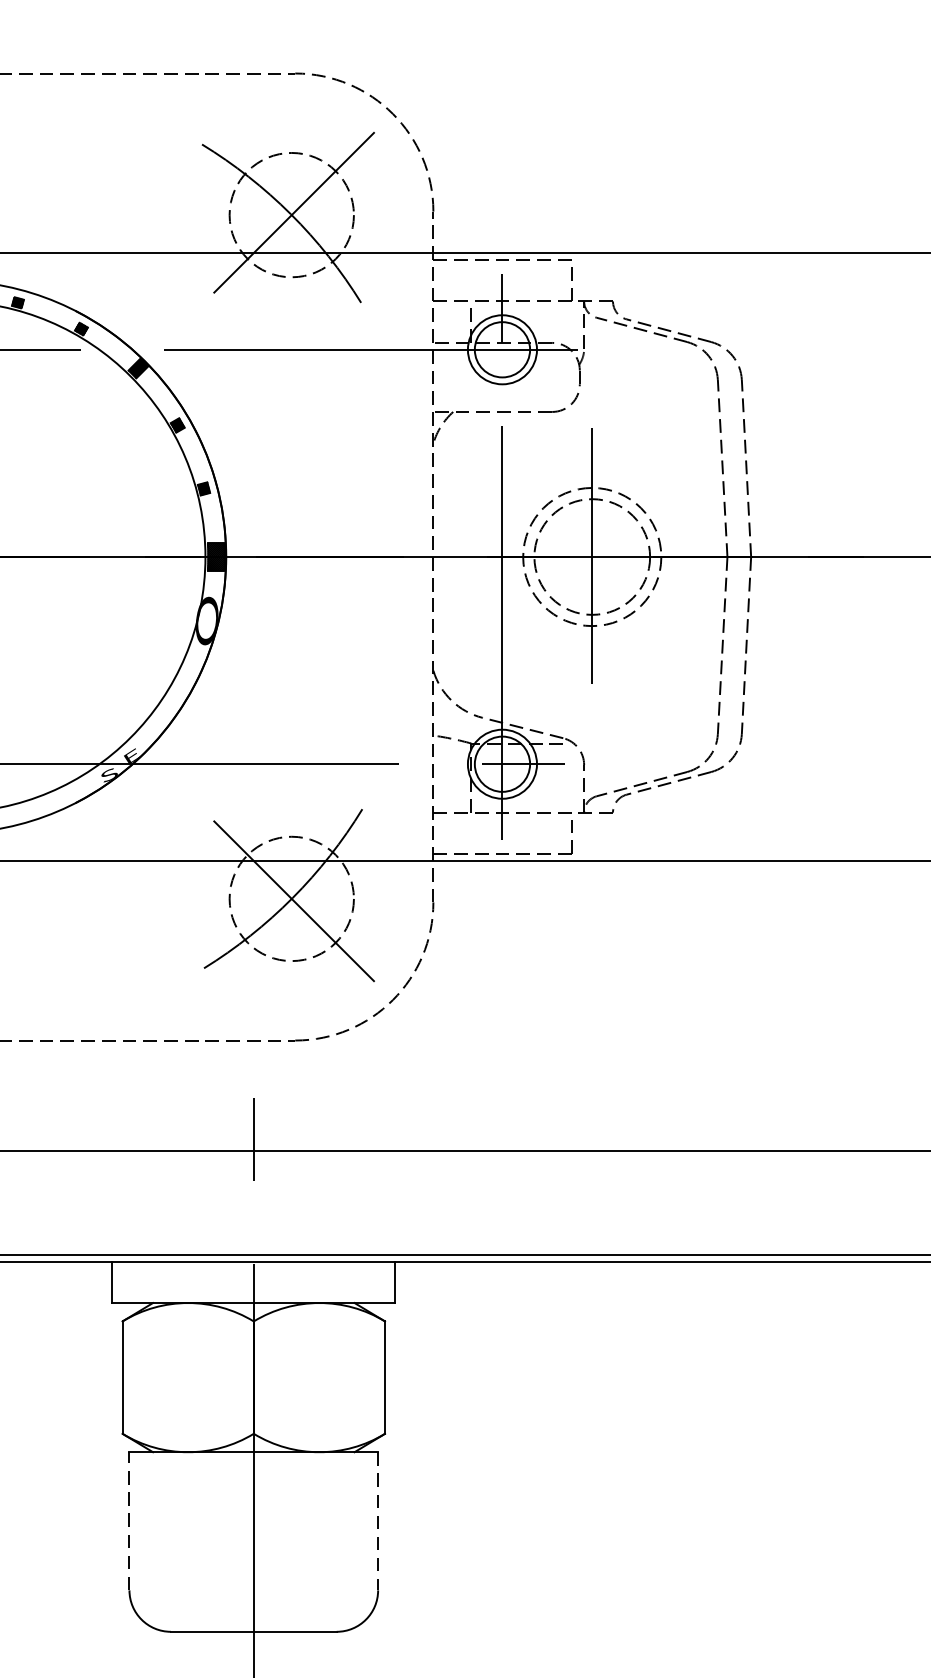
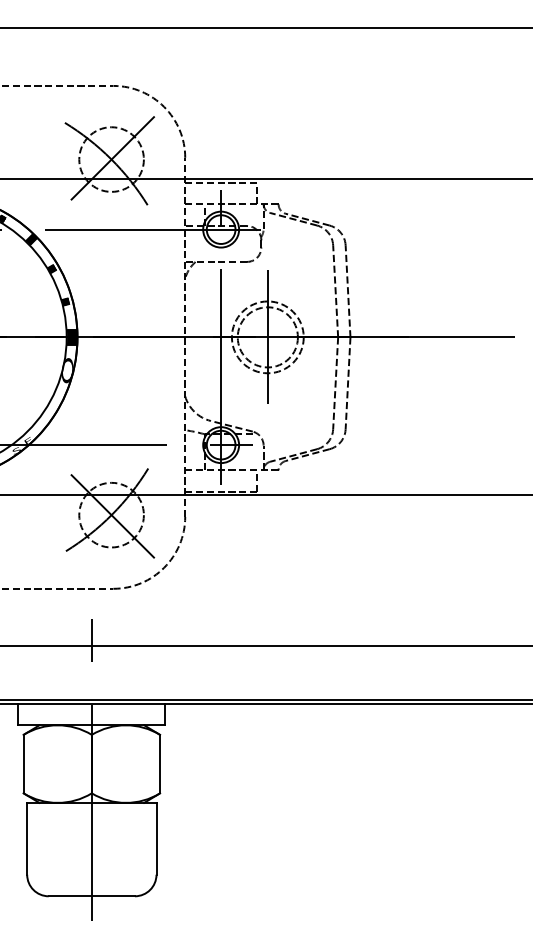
line: (130, 1520) -> (27, 838), dashed -> solid
line: (378, 1520) -> (156, 838), dashed -> solid

